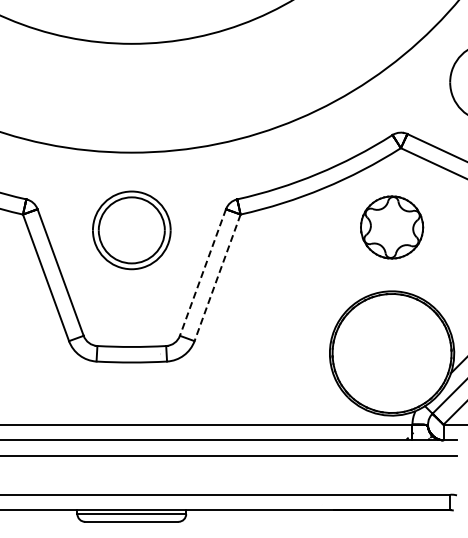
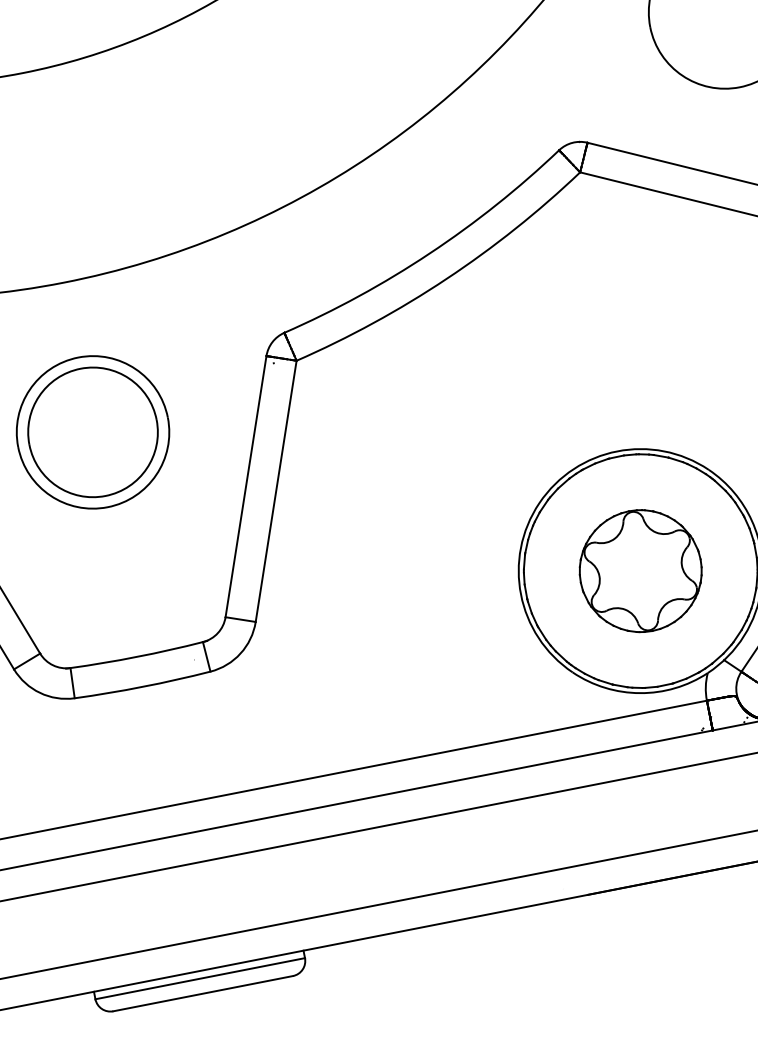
part: (392, 227) -> (641, 570), moved
line: (202, 273) -> (245, 488), dashed -> solid
line: (217, 278) -> (276, 492), dashed -> solid

